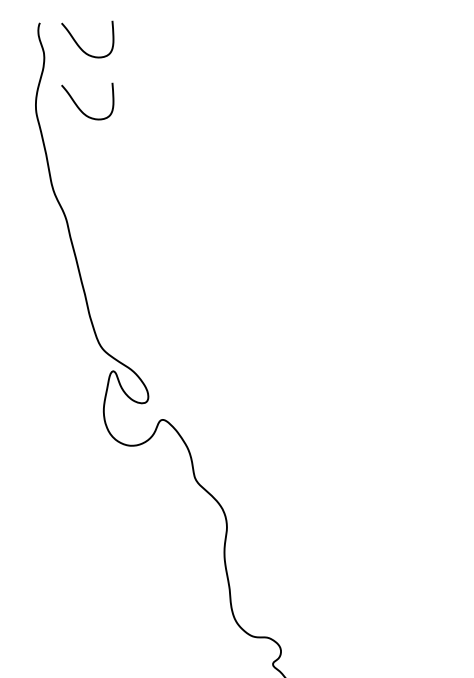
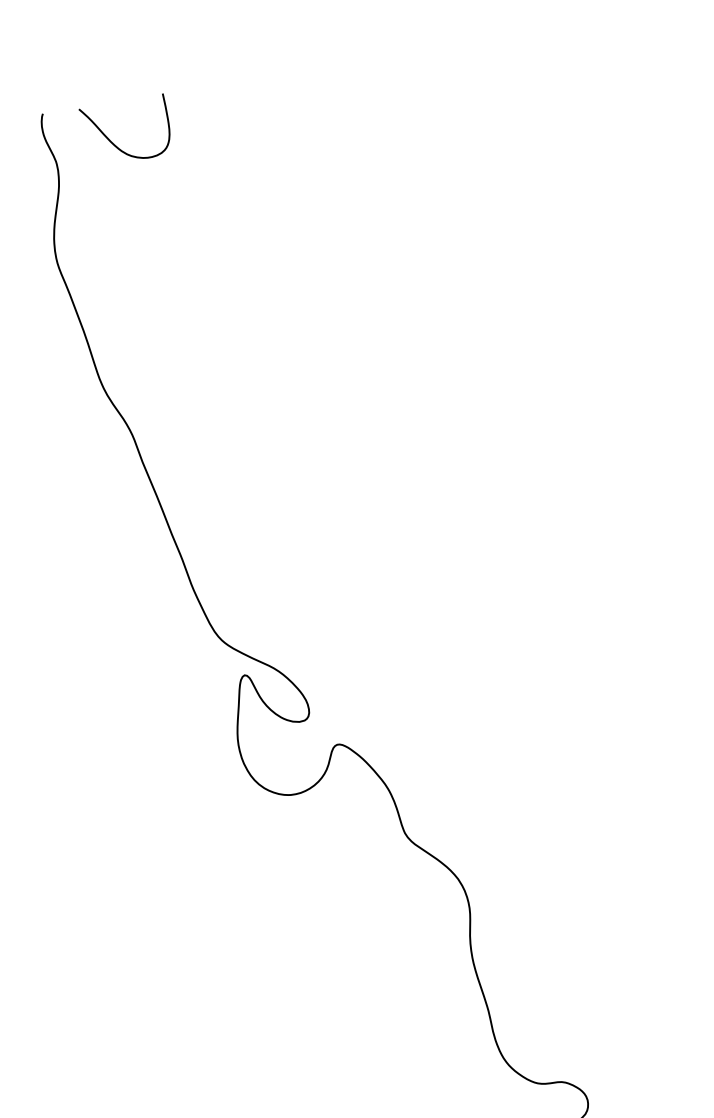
curve: (80, 108) -> (129, 246), removed

